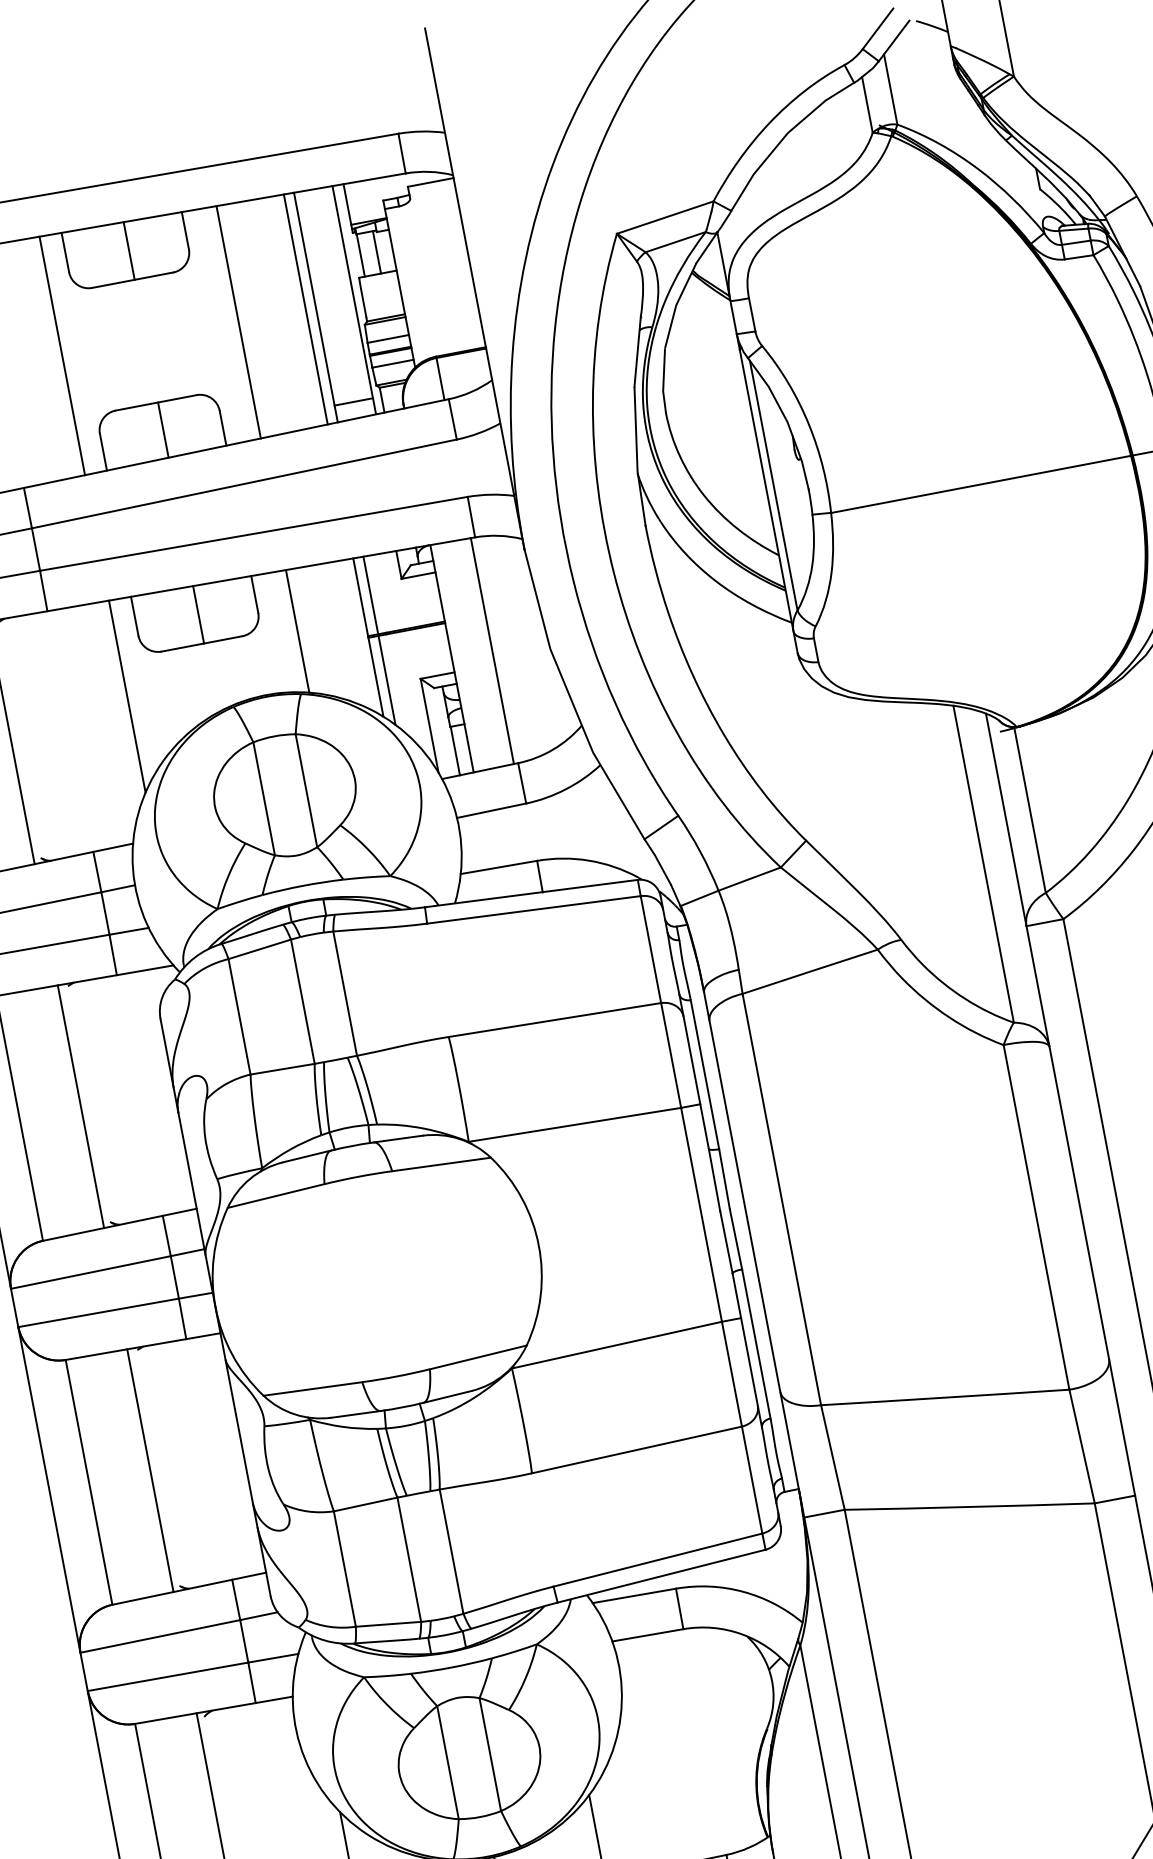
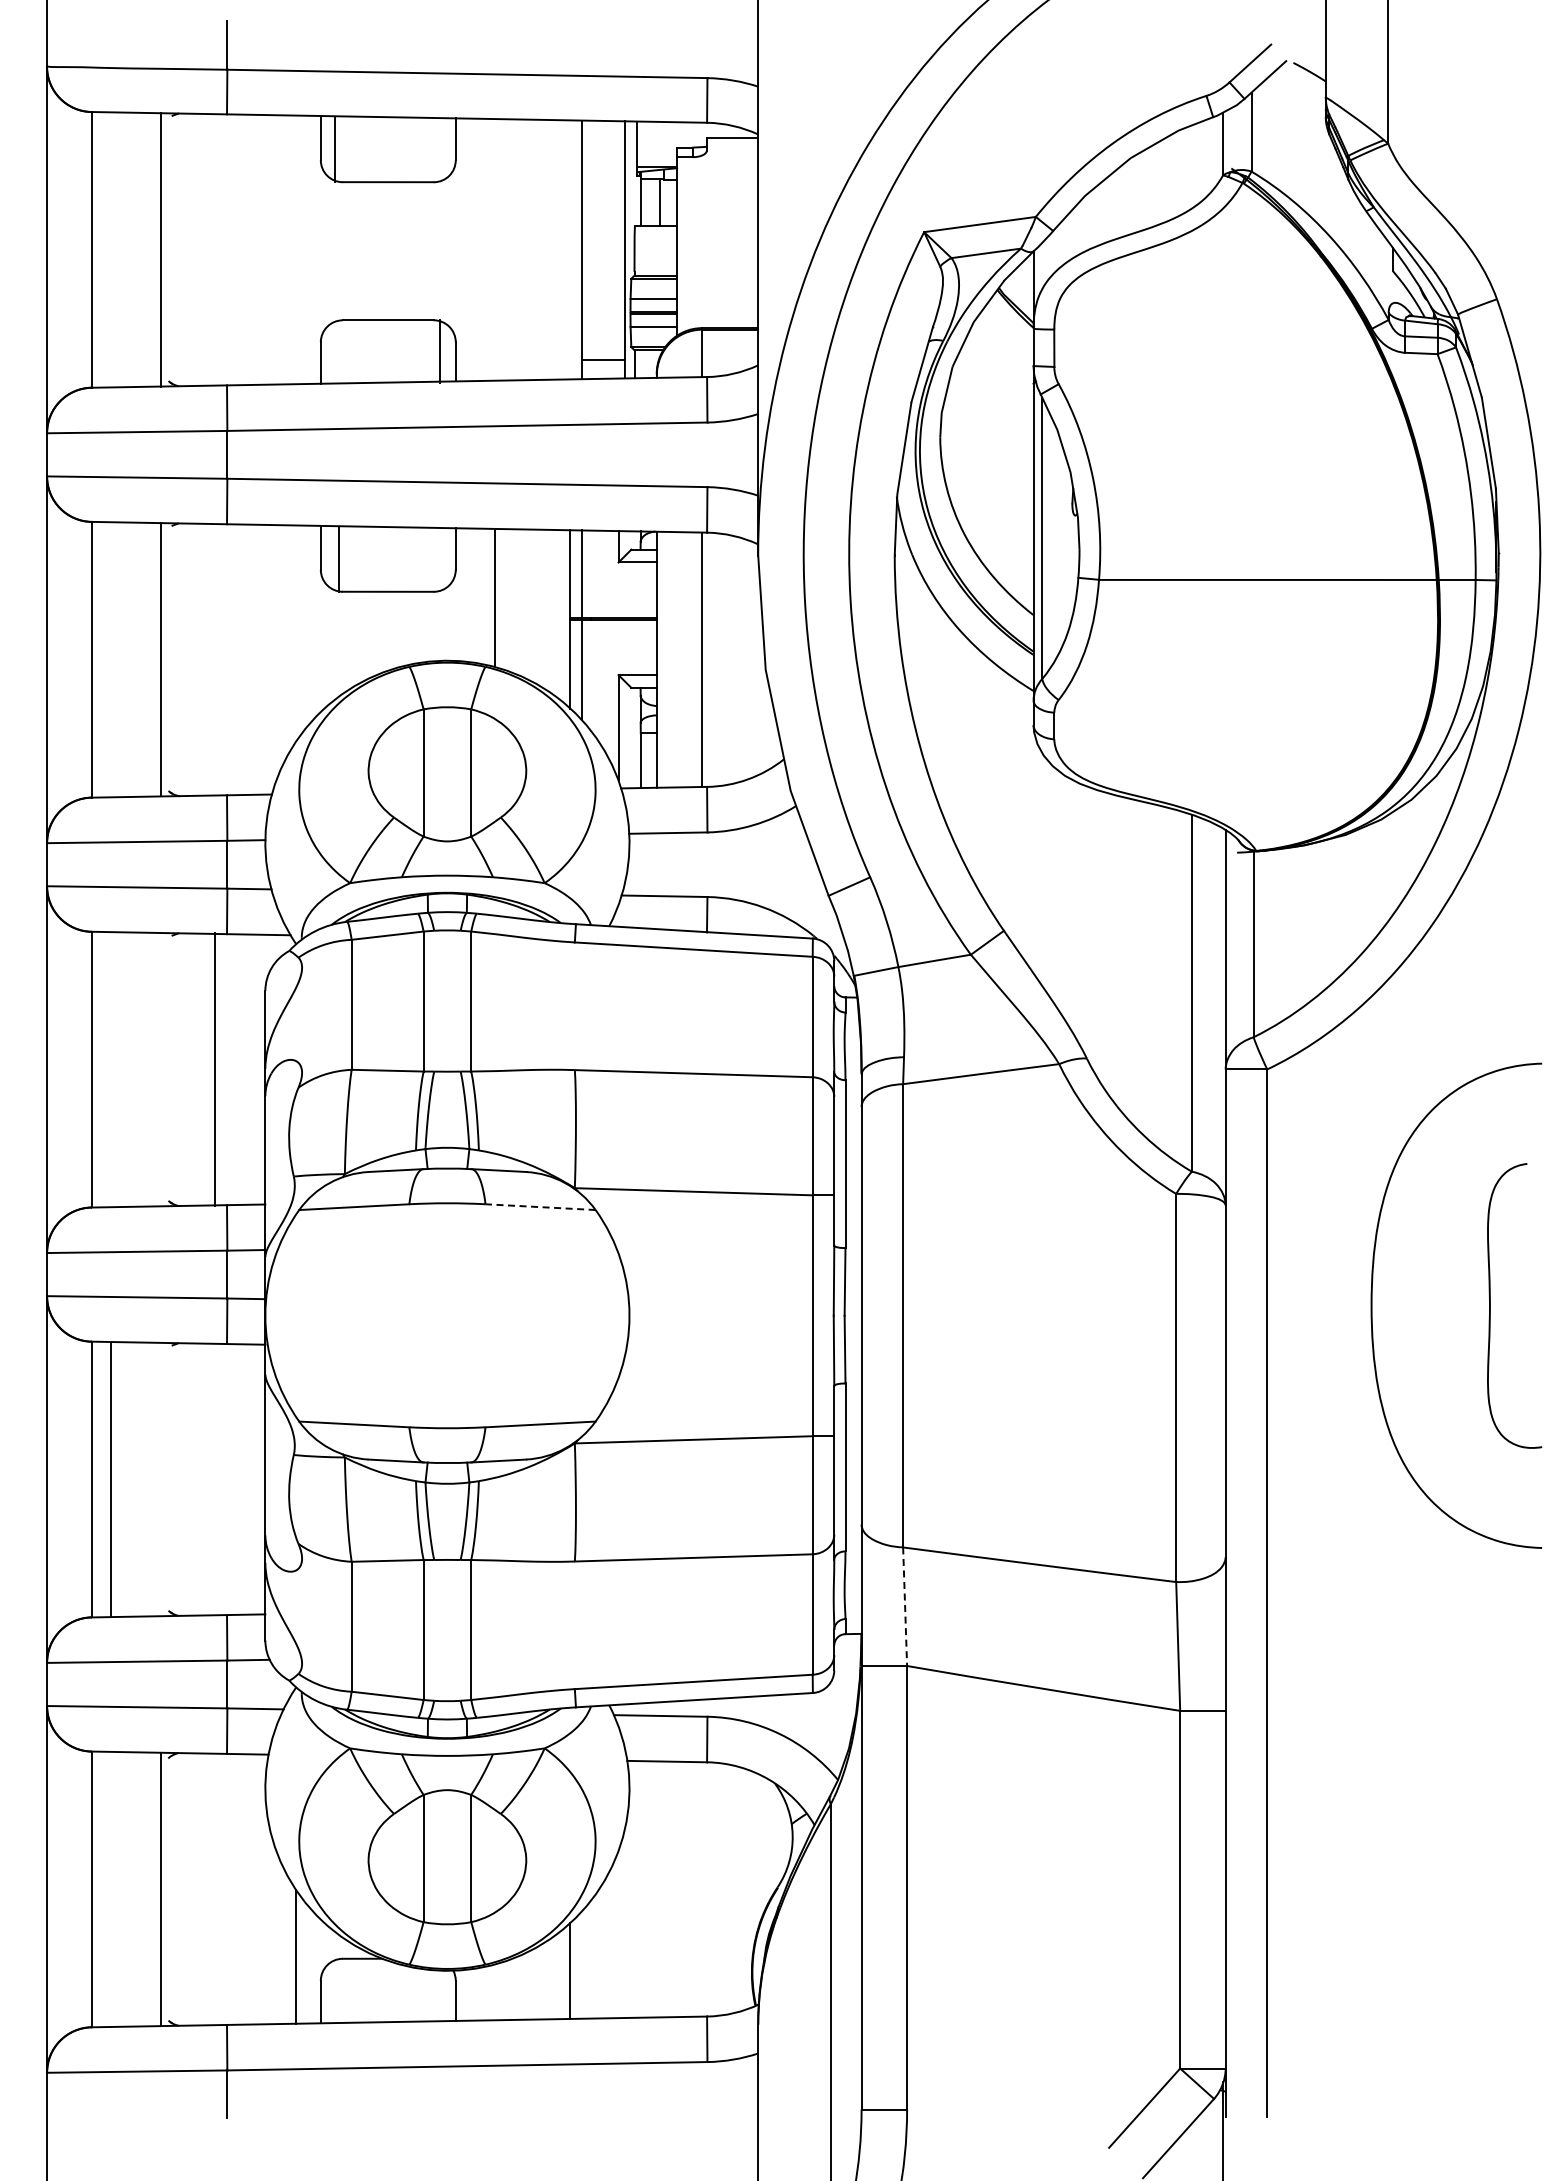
line: (129, 250) -> (334, 149), moved
line: (305, 309) -> (570, 249), removed
line: (238, 321) -> (494, 249), removed
line: (62, 355) -> (296, 249), removed
line: (163, 430) -> (439, 351), moved
line: (198, 614) -> (338, 559), moved
line: (127, 696) -> (296, 633), removed
line: (80, 1106) -> (214, 1069), moved
line: (441, 1164) -> (540, 1207), solid -> dashed
line: (833, 1458) -> (905, 1607), solid -> dashed
line: (150, 1470) -> (110, 1479), moved

